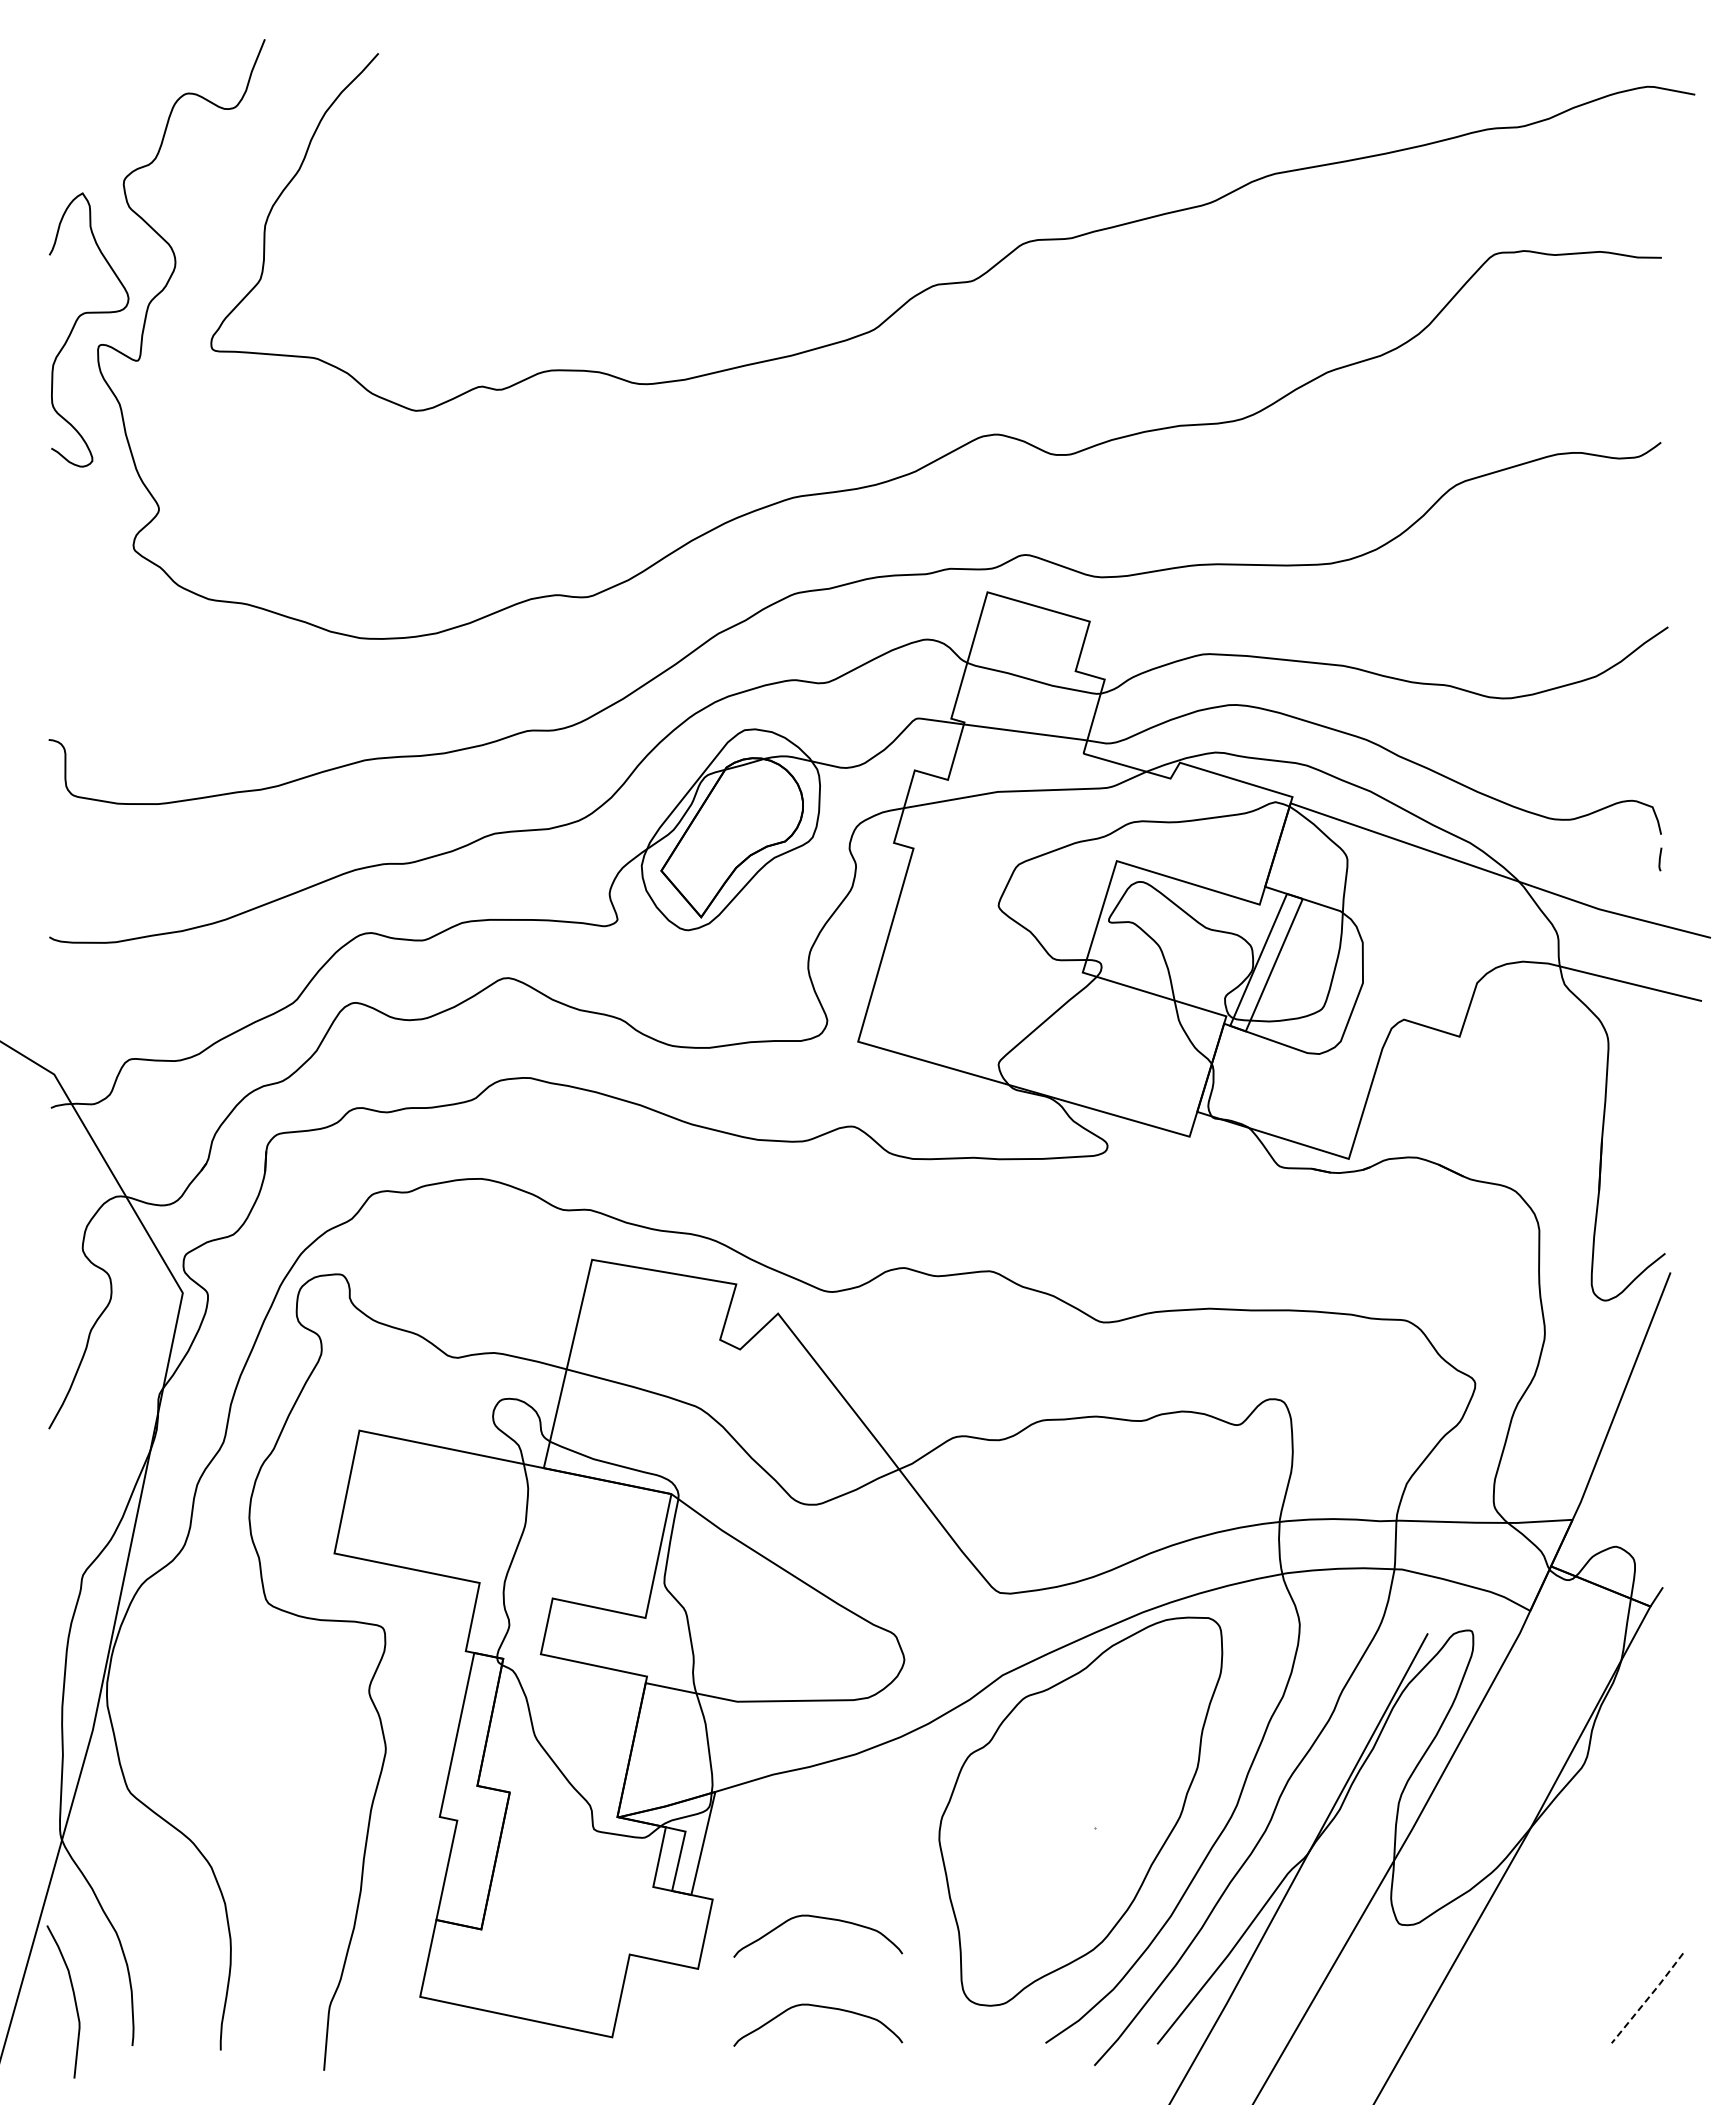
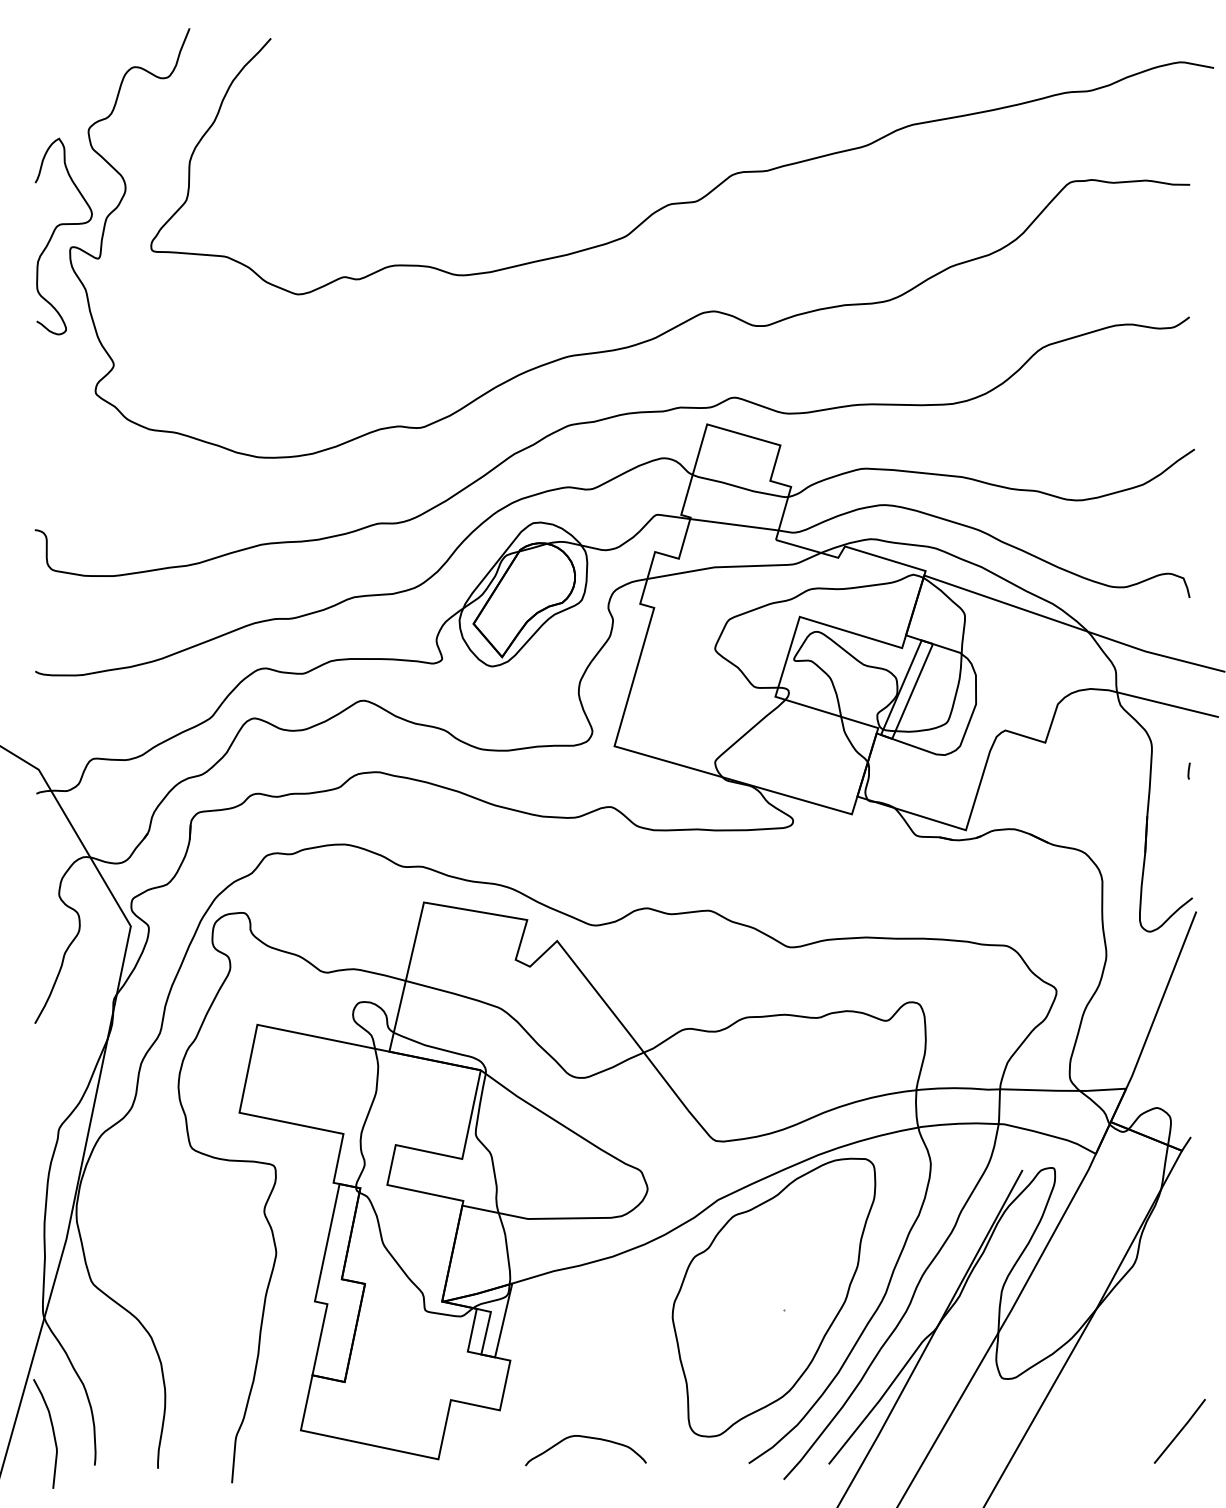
line: (1660, 859) -> (1189, 771), moved
curve: (818, 1918) -> (586, 1374), removed
line: (1648, 1998) -> (1180, 1431), dashed -> solid

